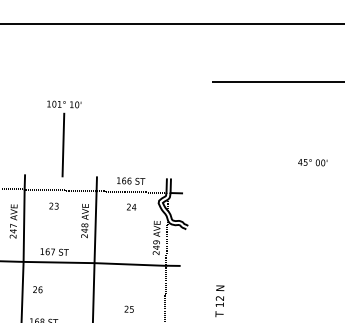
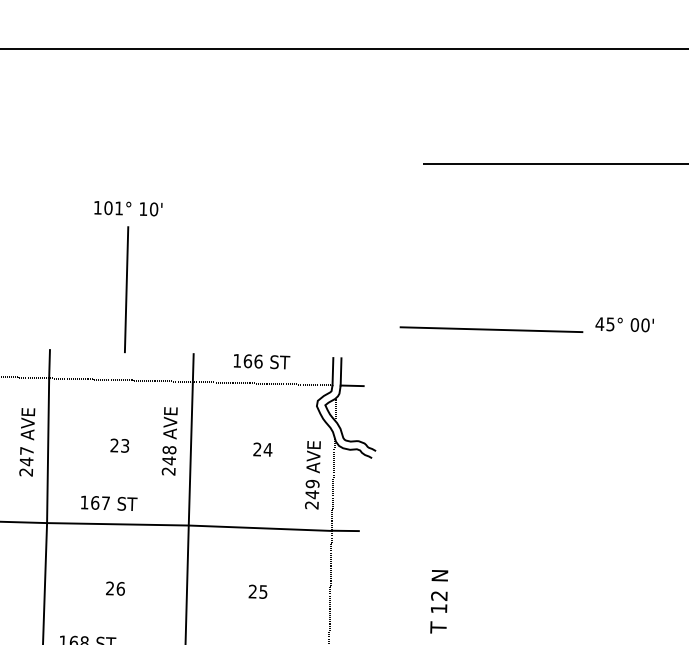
line: (245, 164) -> (490, 328), added
text: (53, 205) -> (118, 444), moved
text: (131, 206) -> (262, 448), moved
text: (37, 289) -> (114, 588), moved
text: (128, 308) -> (256, 590), moved

